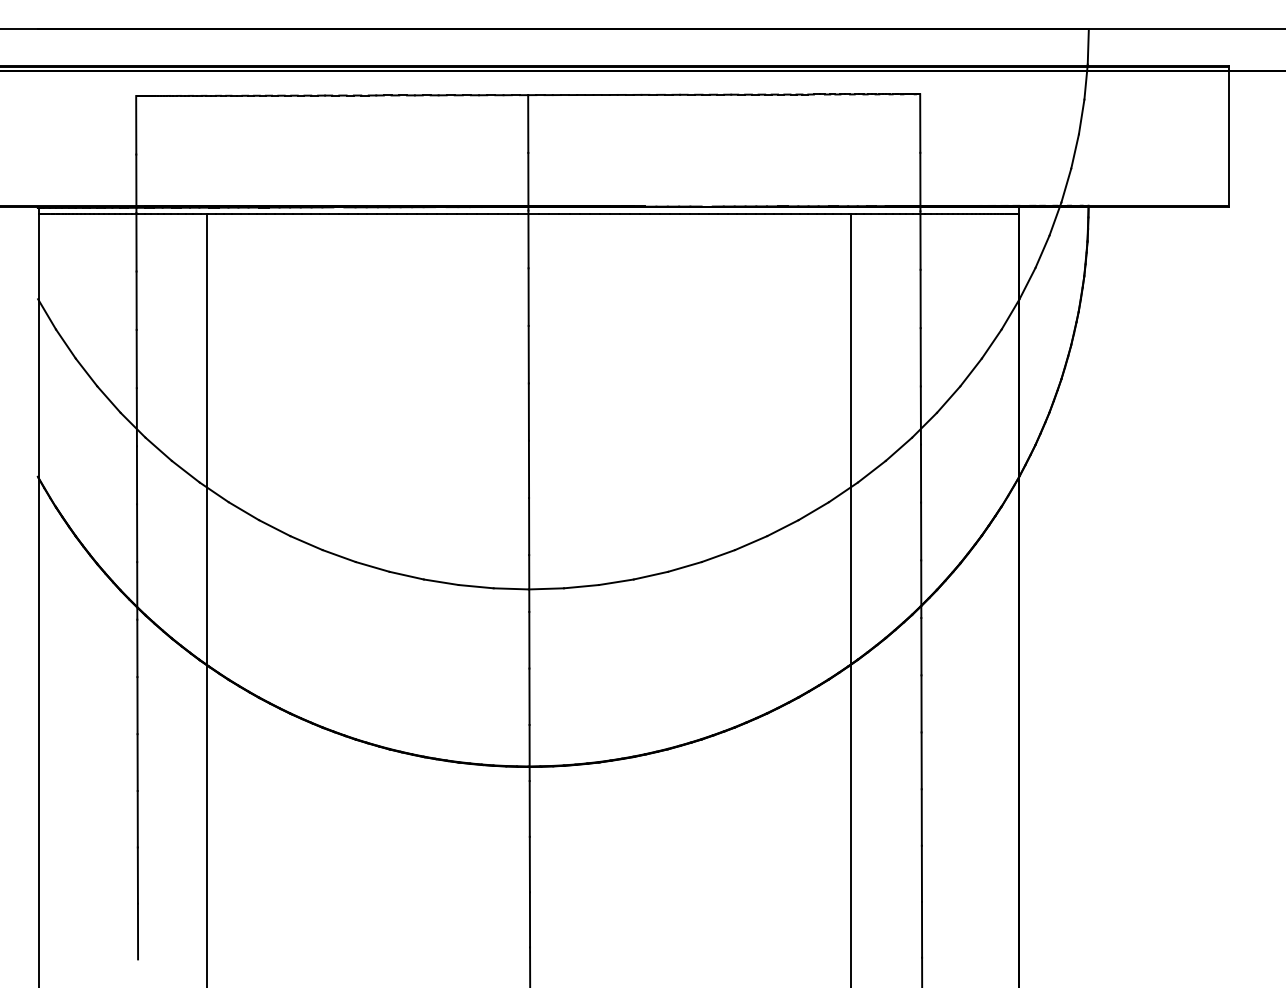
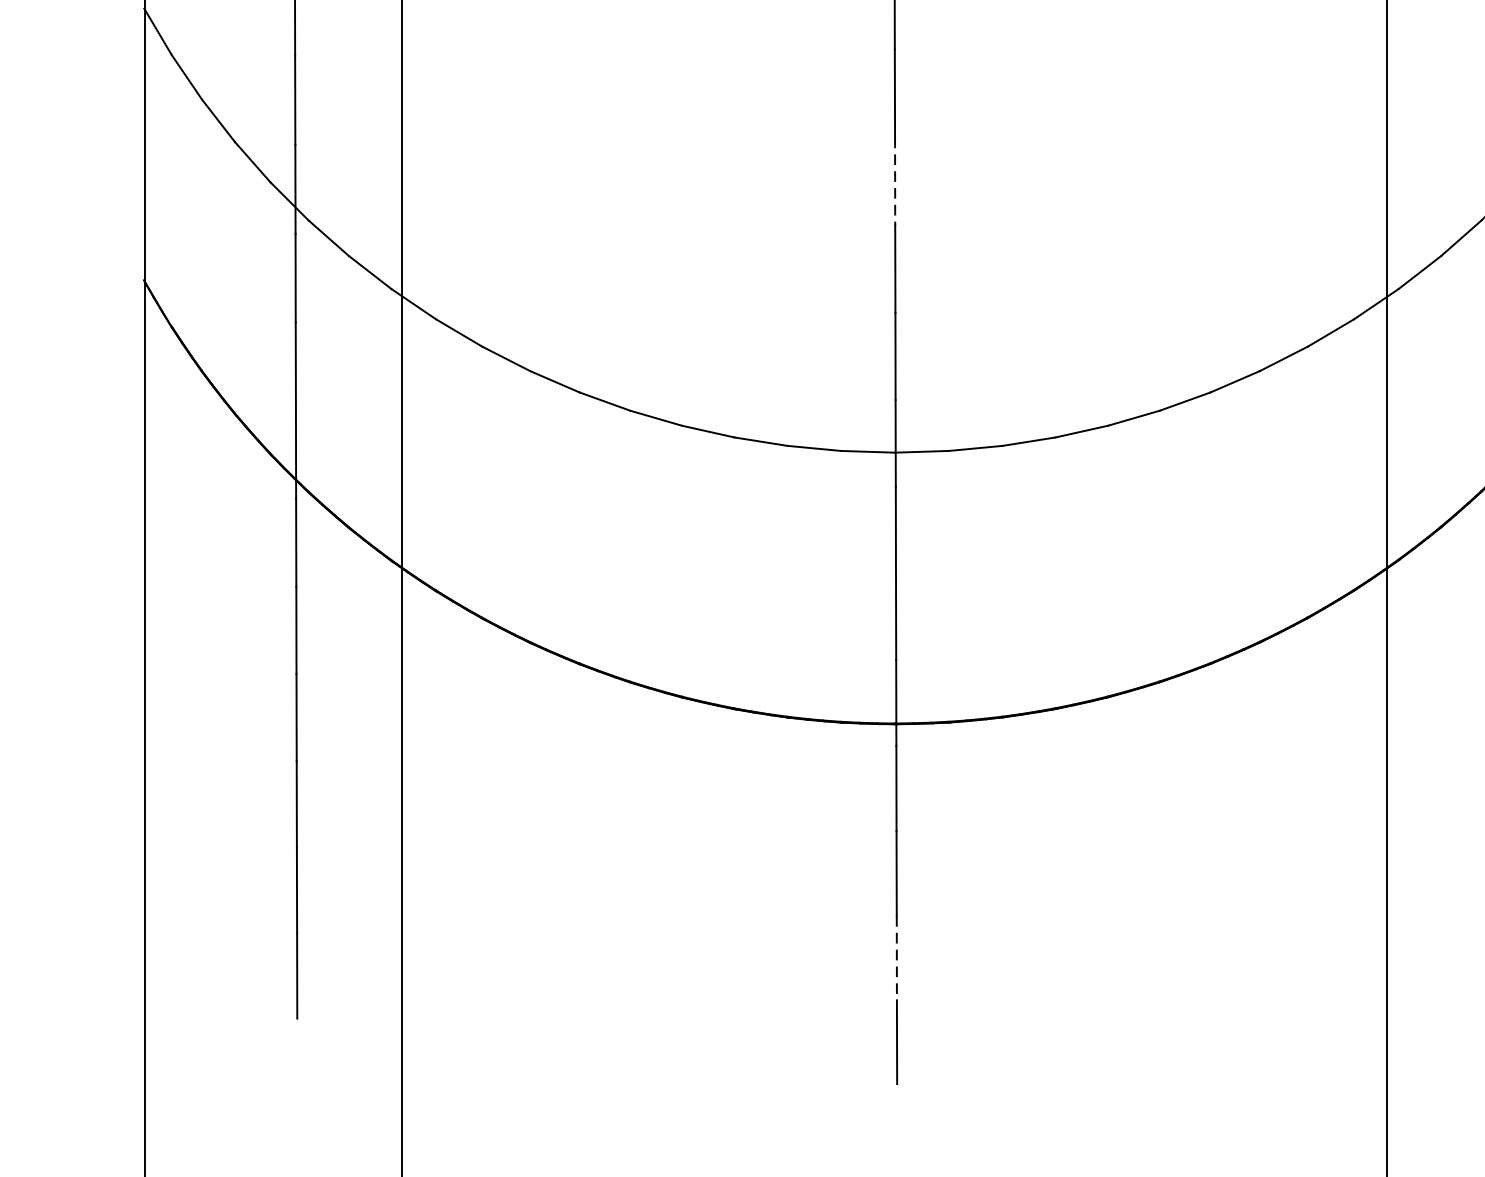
line: (528, 412) -> (894, 181), solid -> dashed
line: (530, 919) -> (897, 957), solid -> dashed

